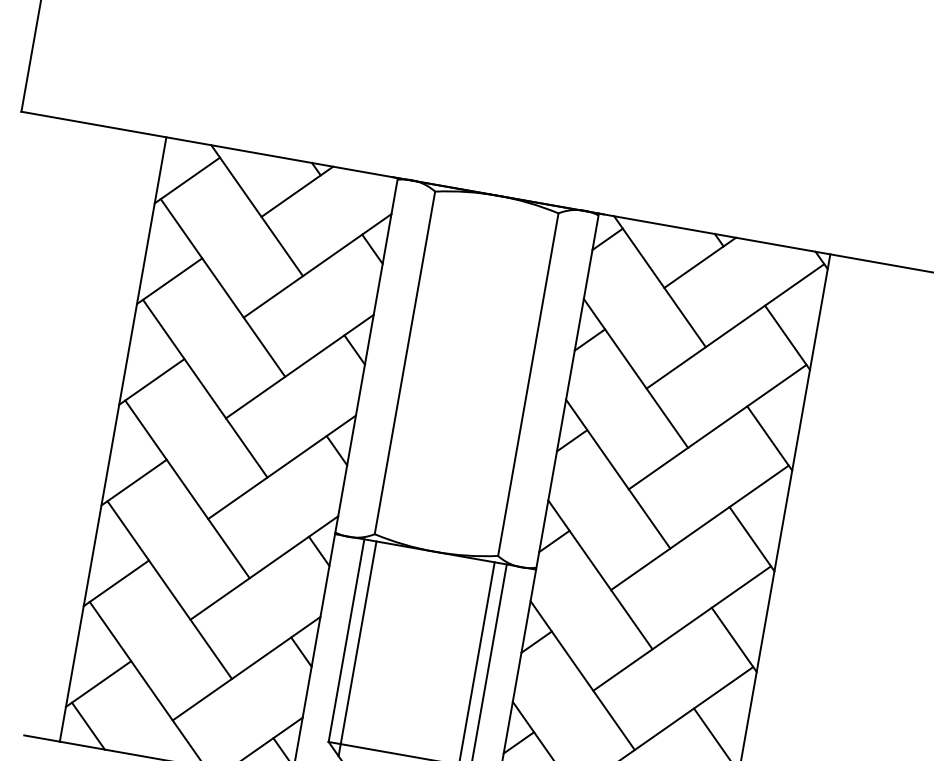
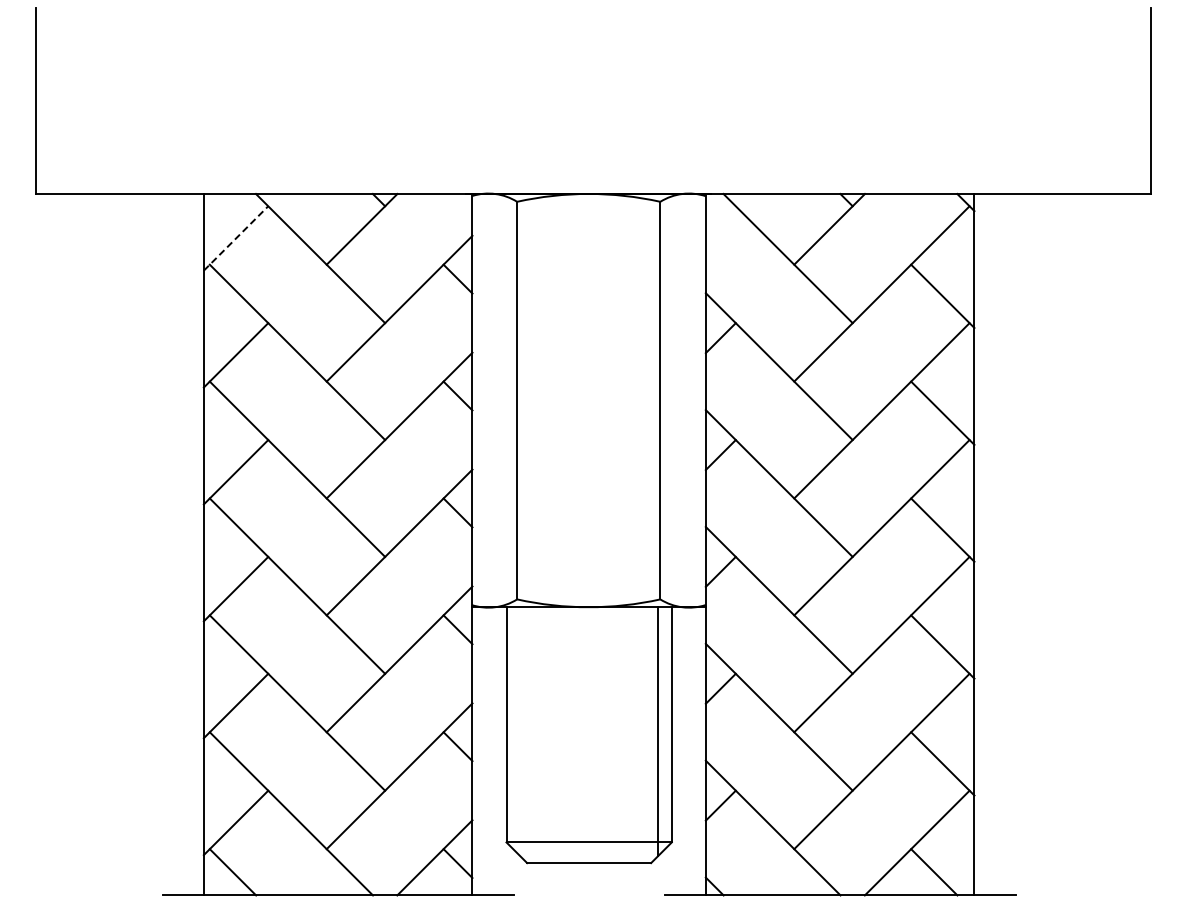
line: (187, 180) -> (236, 238), solid -> dashed
line: (607, 239) -> (720, 221), removed
line: (357, 648) -> (520, 731), removed

